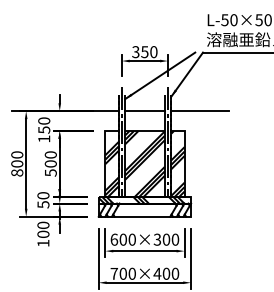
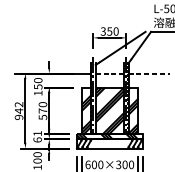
line: (144, 111) -> (109, 73), solid -> dashed
line: (200, 111) -> (149, 73), solid -> dashed
text: (17, 163) -> (19, 110), 800 -> 942
text: (50, 163) -> (42, 110), 500 -> 570
text: (43, 200) -> (37, 136), 50 -> 61

